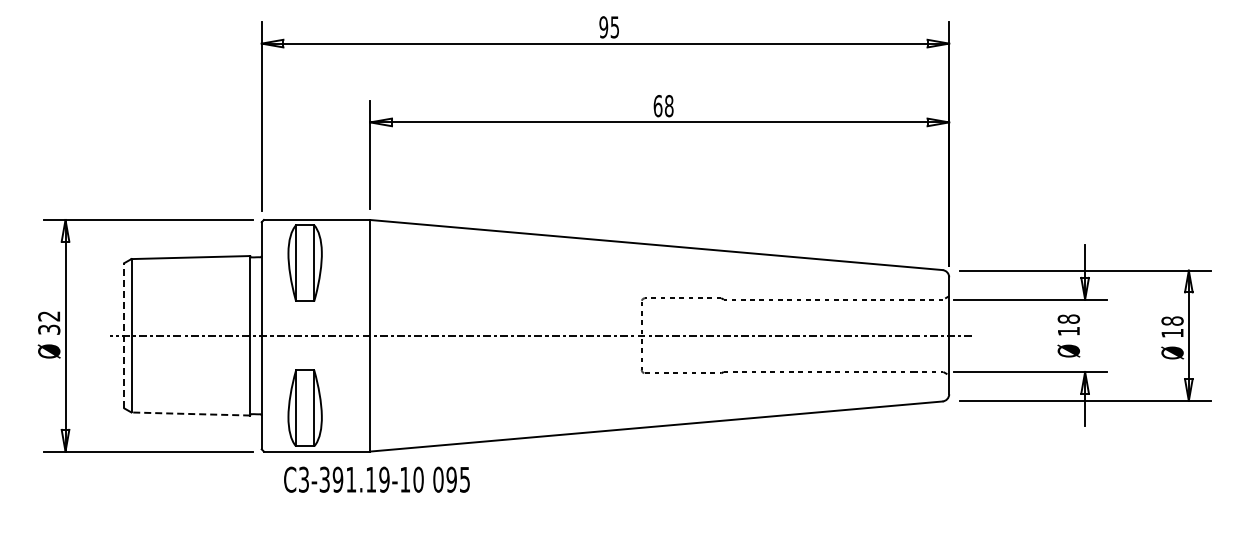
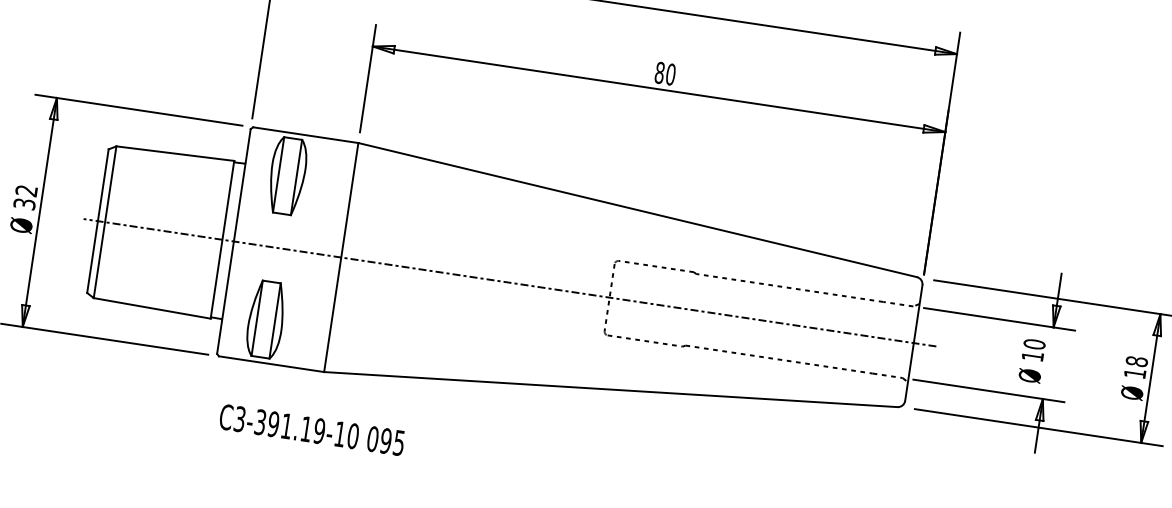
text: (663, 106) -> (665, 74), 68 -> 80
text: (1068, 318) -> (1034, 343), 18 -> 10
line: (124, 335) -> (98, 220), dashed -> solid
line: (190, 414) -> (151, 308), dashed -> solid
text: (376, 479) -> (311, 429), moved

